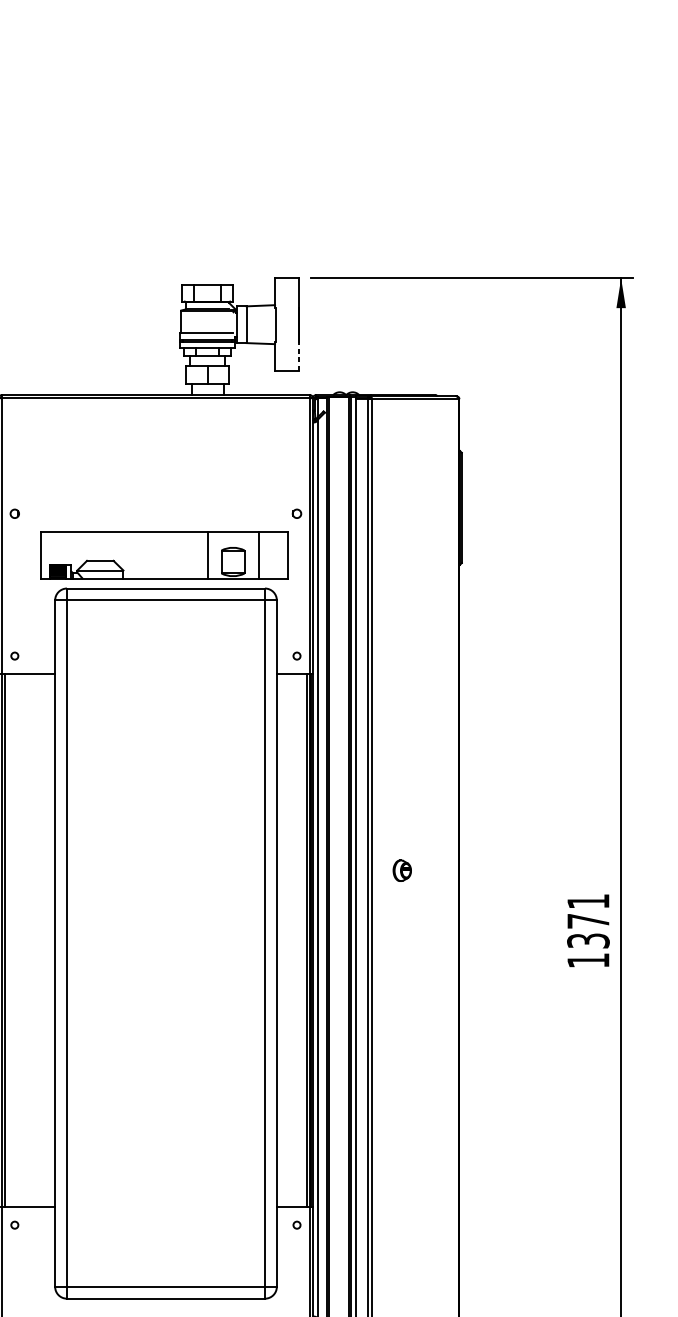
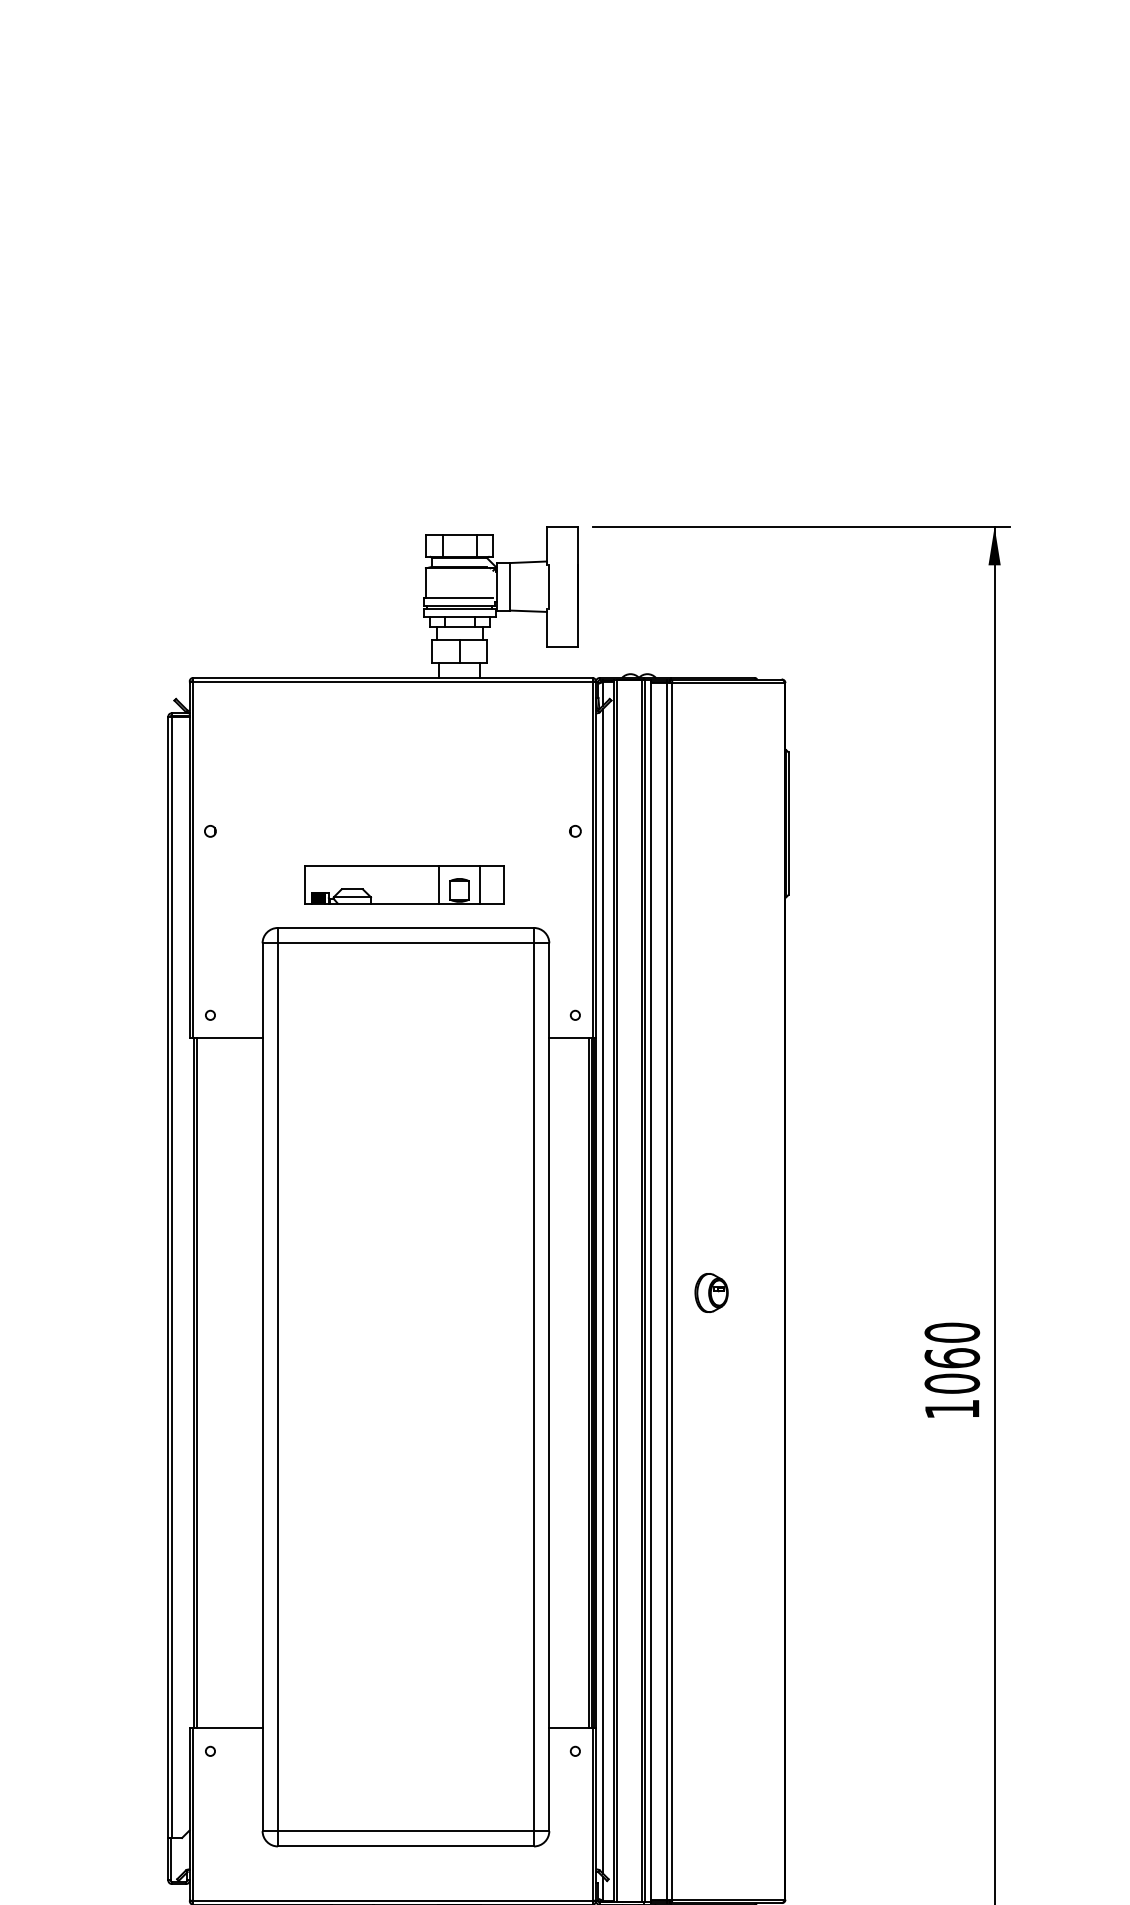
line: (298, 356) -> (577, 627), dashed -> solid
part: (164, 554) -> (404, 884), size x0.62
part: (402, 870) -> (711, 1292), size x1.43
text: (588, 920) -> (952, 1357), 1371 -> 1060

